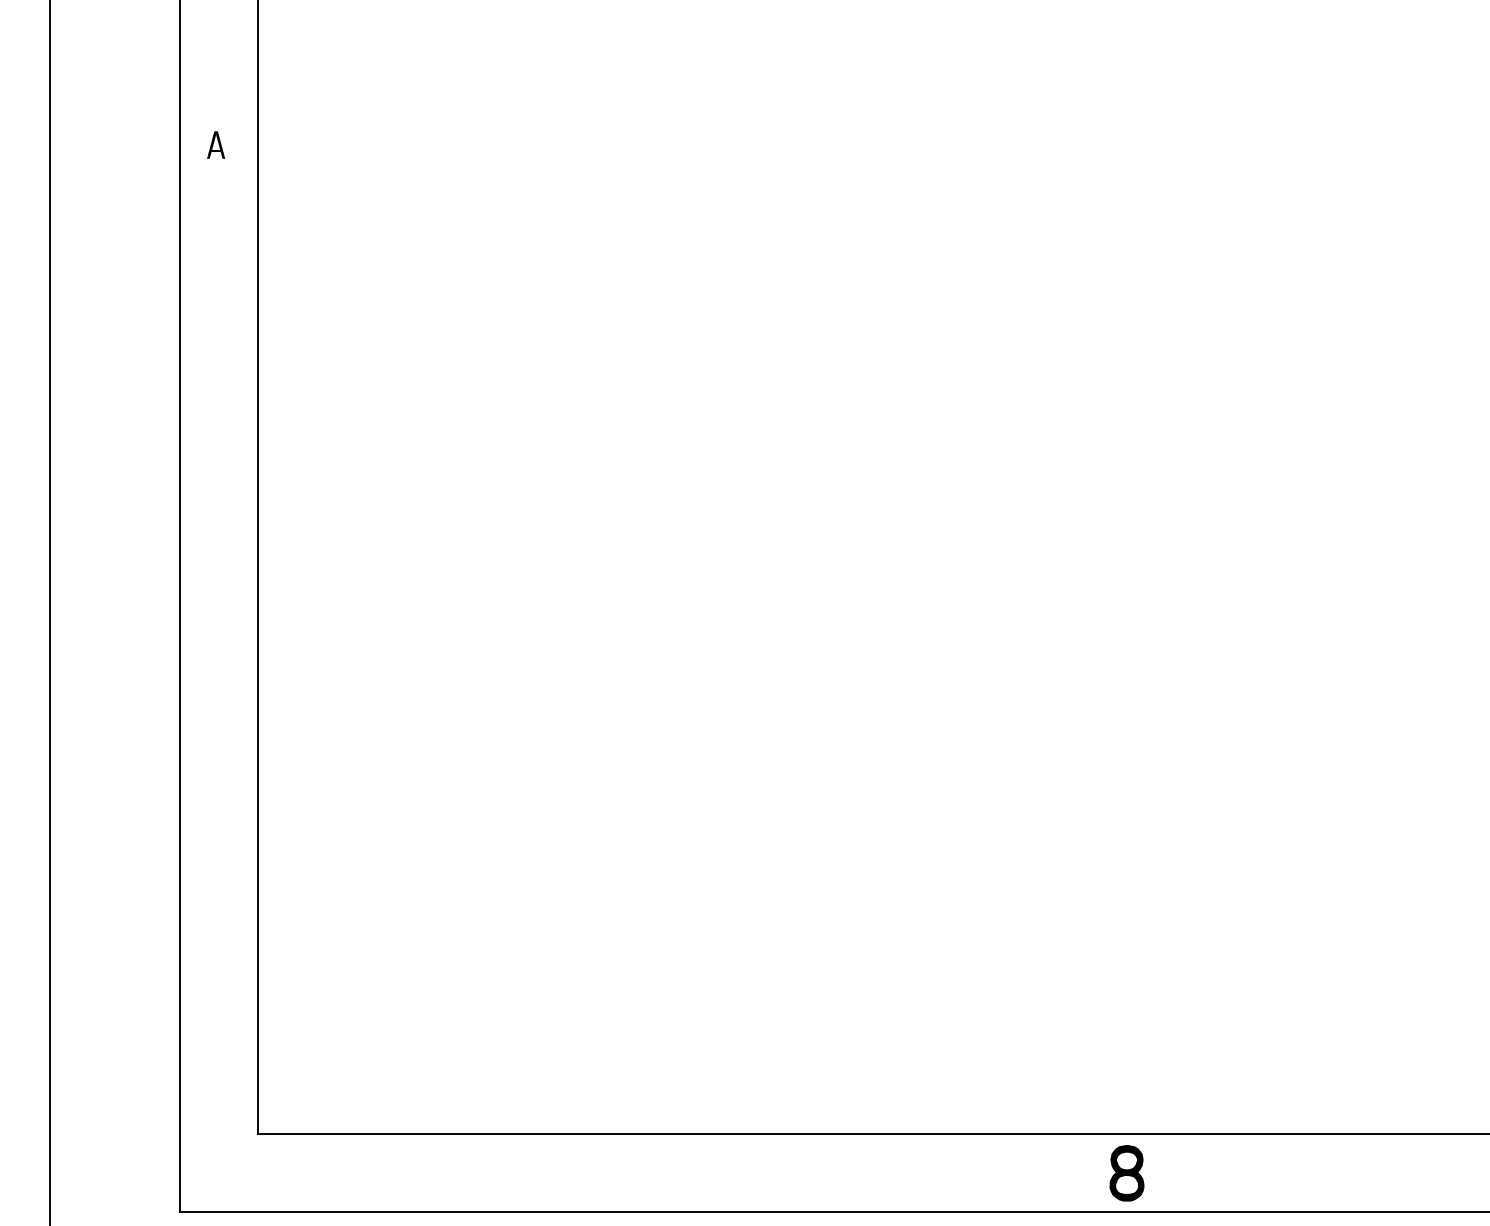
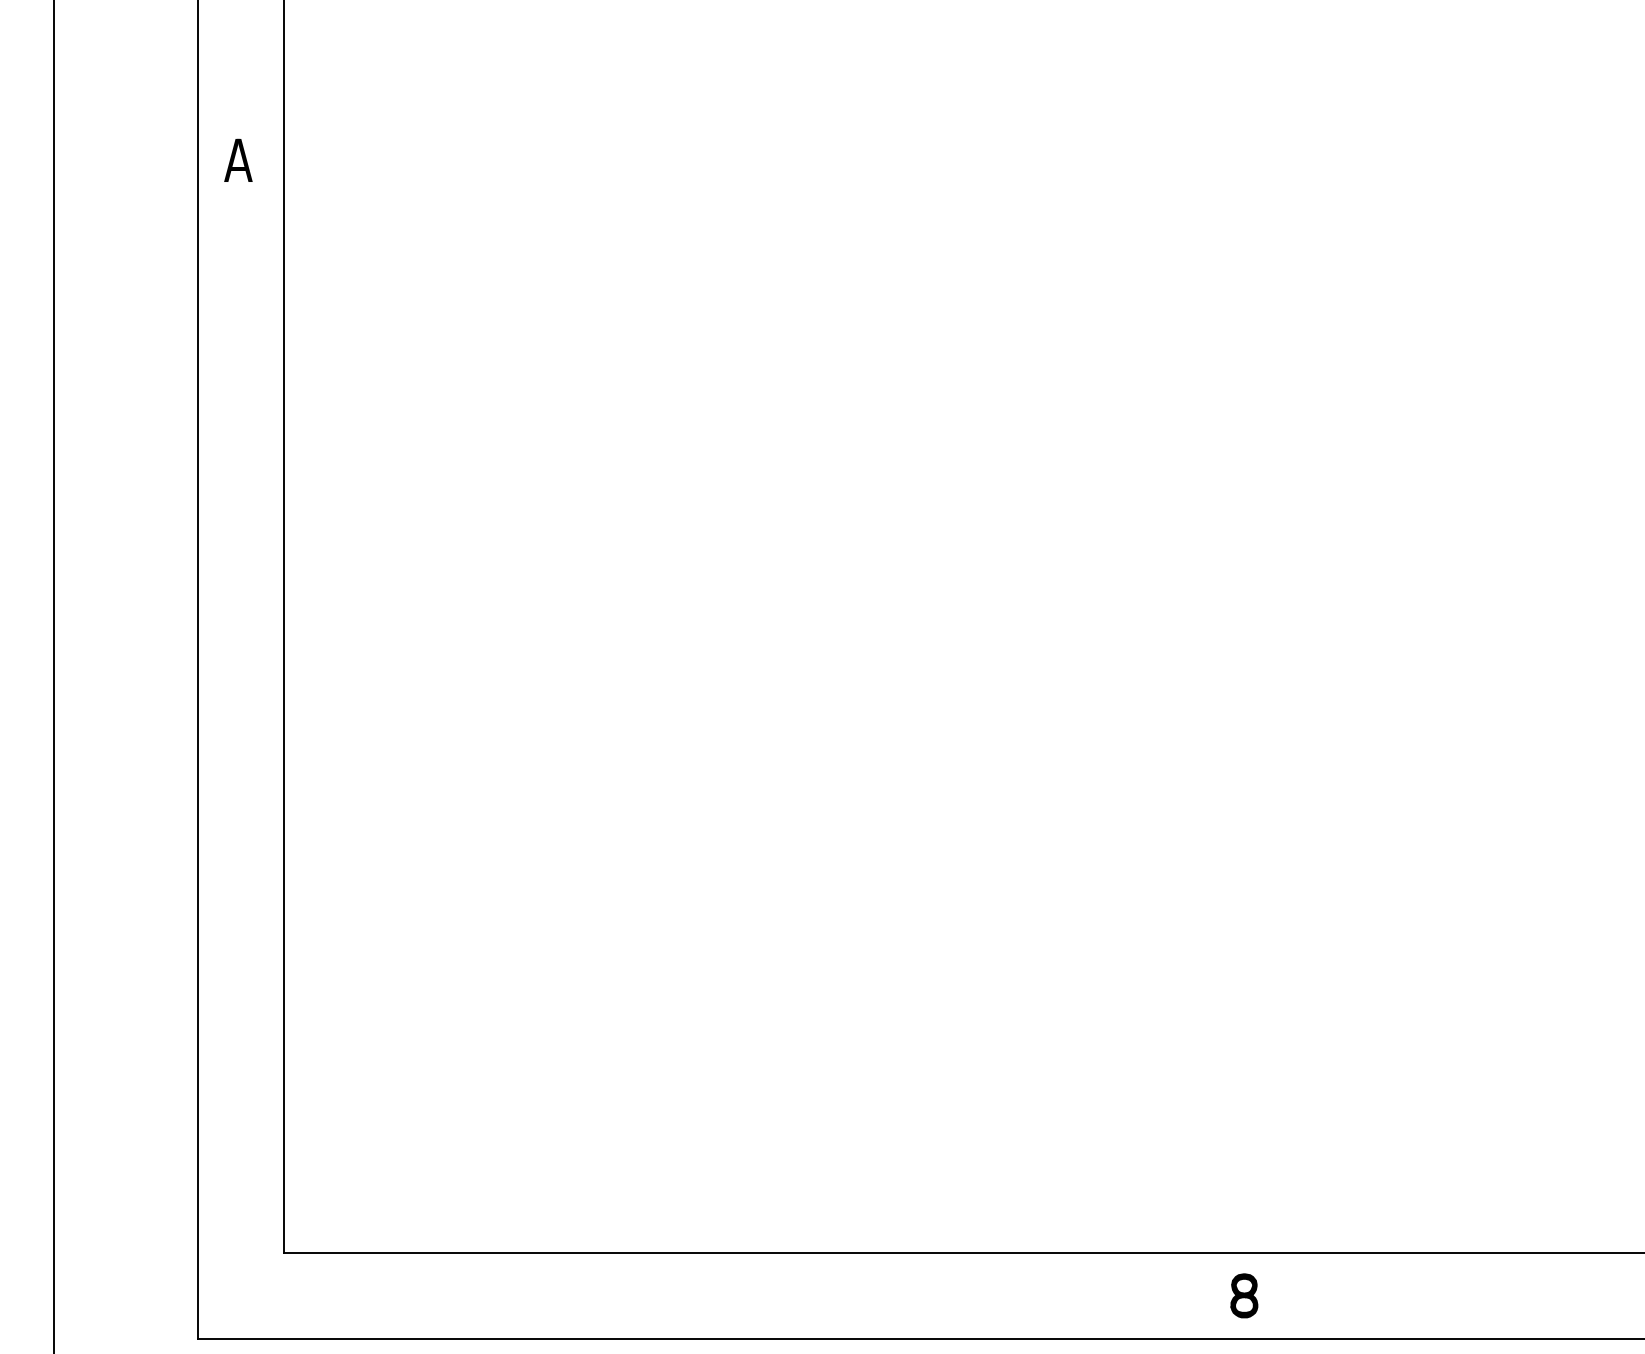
part: (216, 144) -> (238, 159), size x1.43
part: (1127, 1173) -> (1244, 1295), size x0.71

